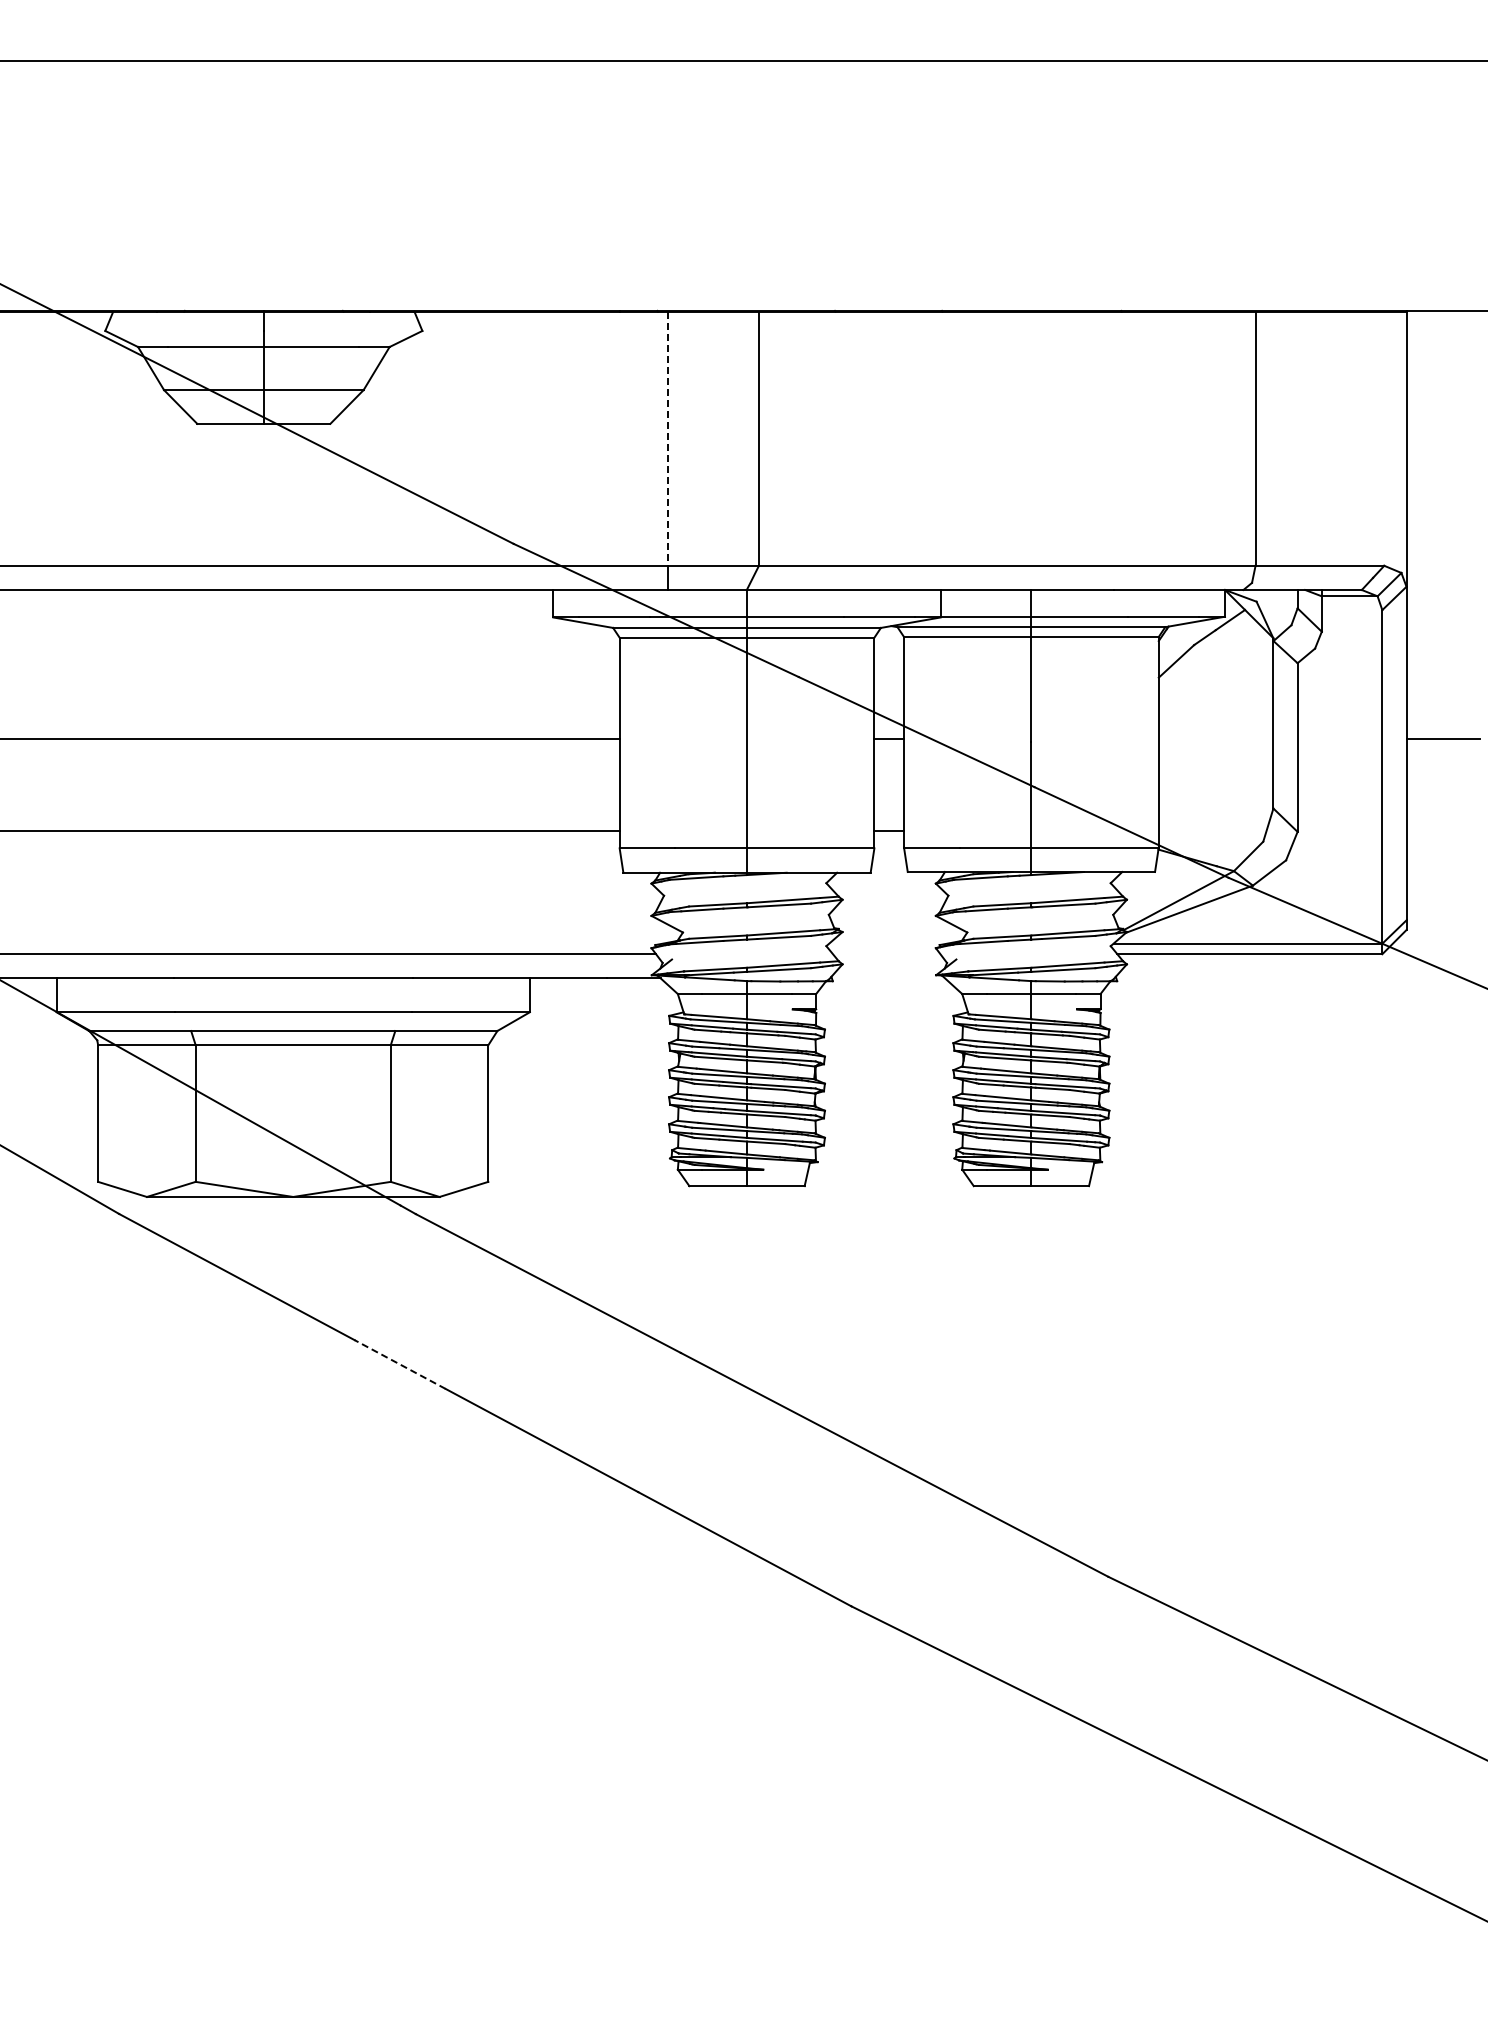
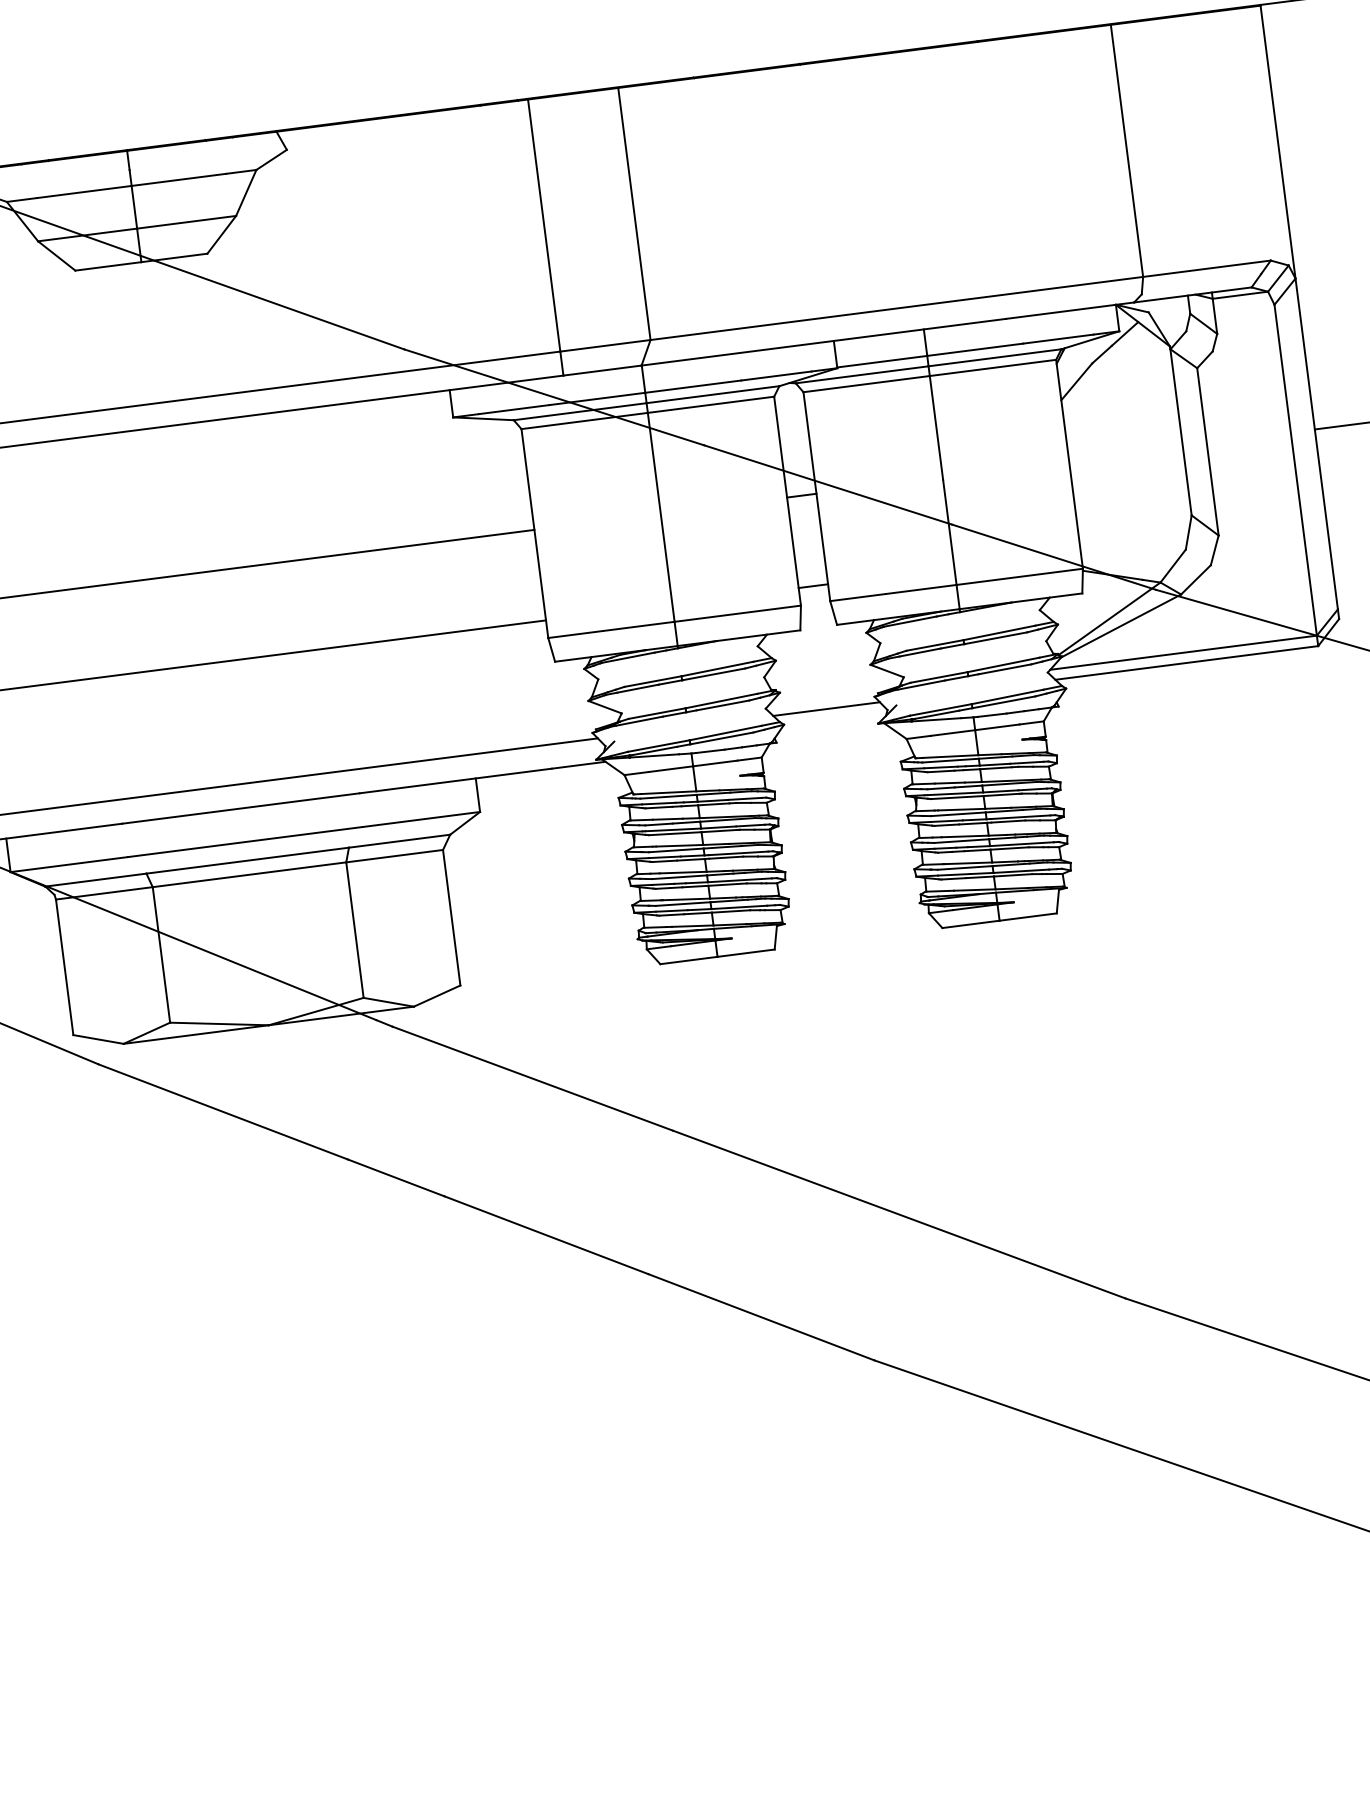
line: (668, 439) -> (544, 226), dashed -> solid
line: (886, 954) -> (826, 709), added
line: (400, 1364) -> (396, 1177), dashed -> solid

